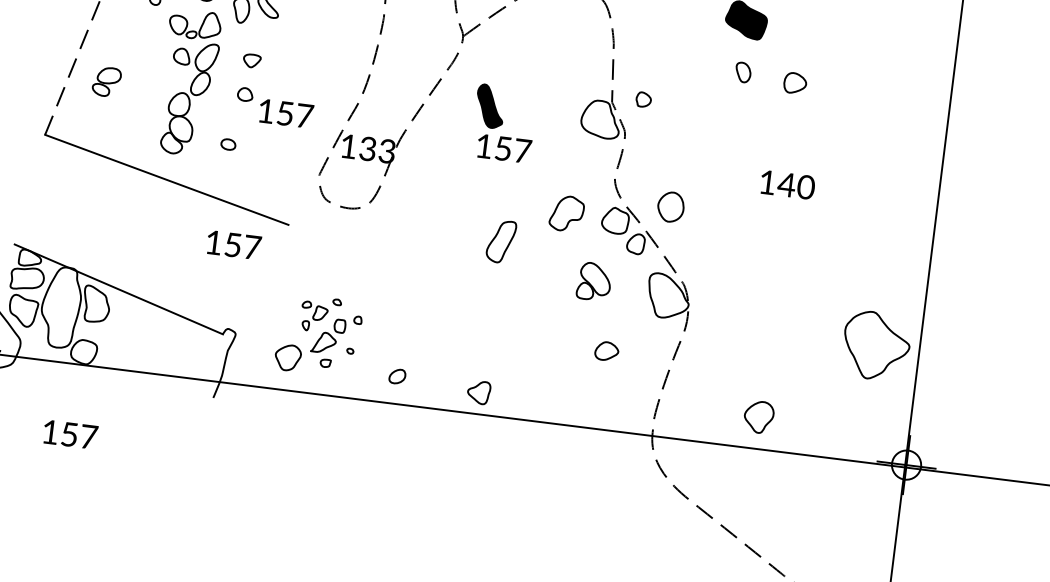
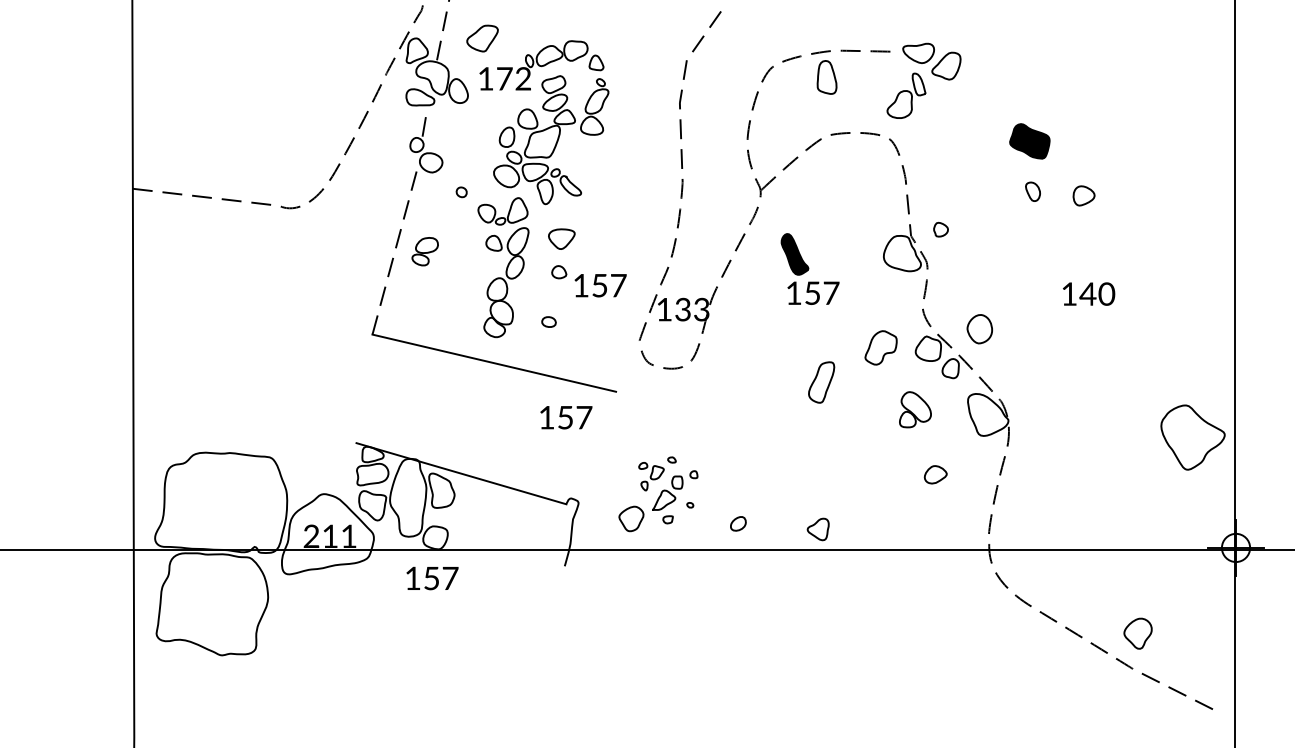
part: (251, 61) -> (561, 239), size x1.6
part: (106, 81) -> (424, 251), moved
part: (758, 416) -> (1137, 633), moved
text: (70, 434) -> (432, 578), moved

